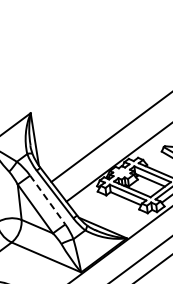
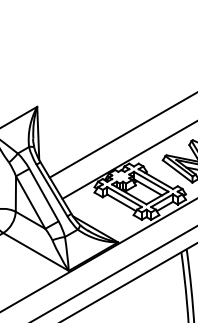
line: (48, 200) -> (44, 195), dashed -> solid

